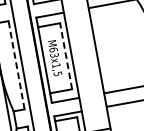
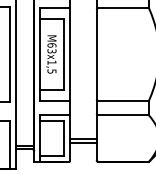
line: (65, 56) -> (63, 54), dashed -> solid
line: (16, 65) -> (10, 54), dashed -> solid

